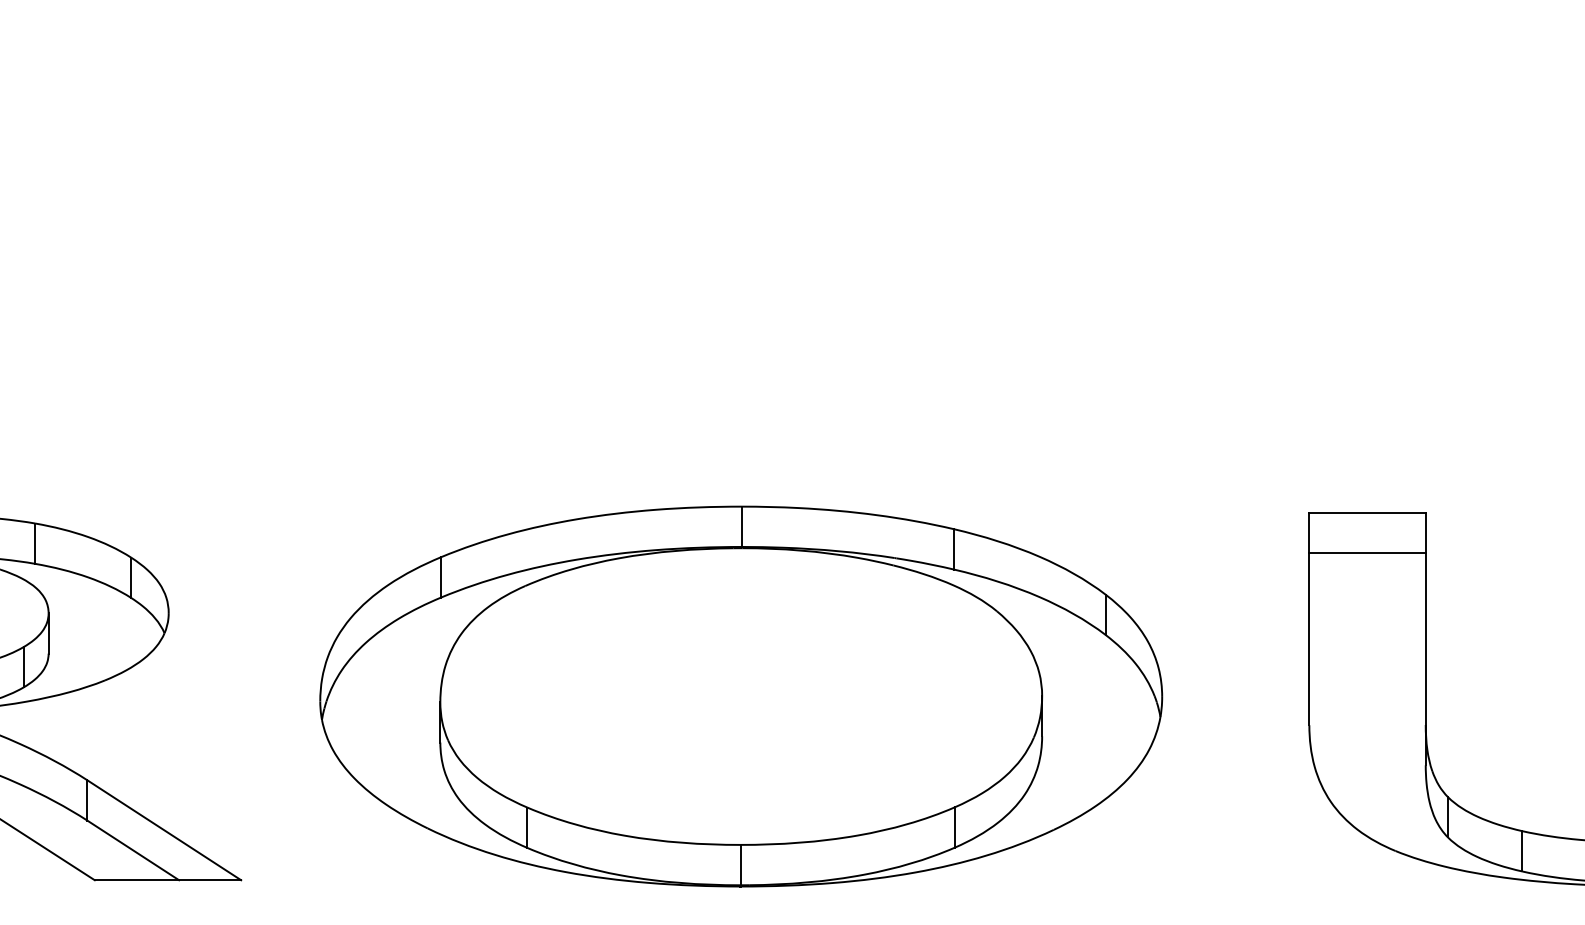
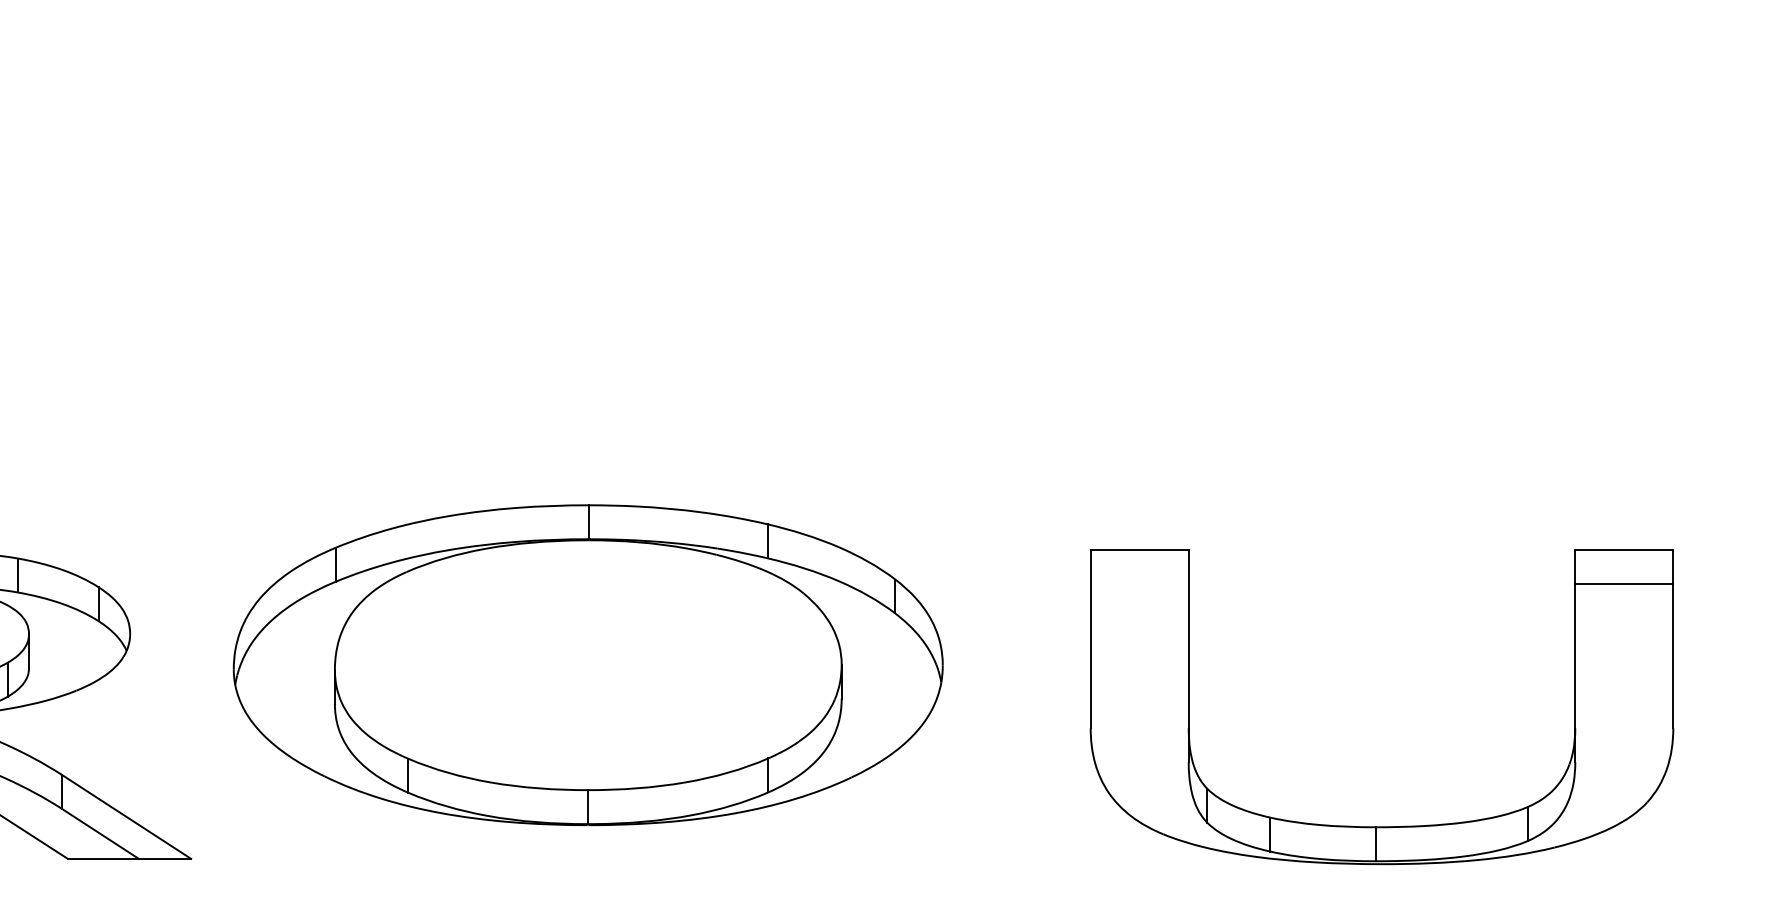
line: (1367, 553) -> (1139, 583), removed
part: (740, 696) -> (587, 665), moved

